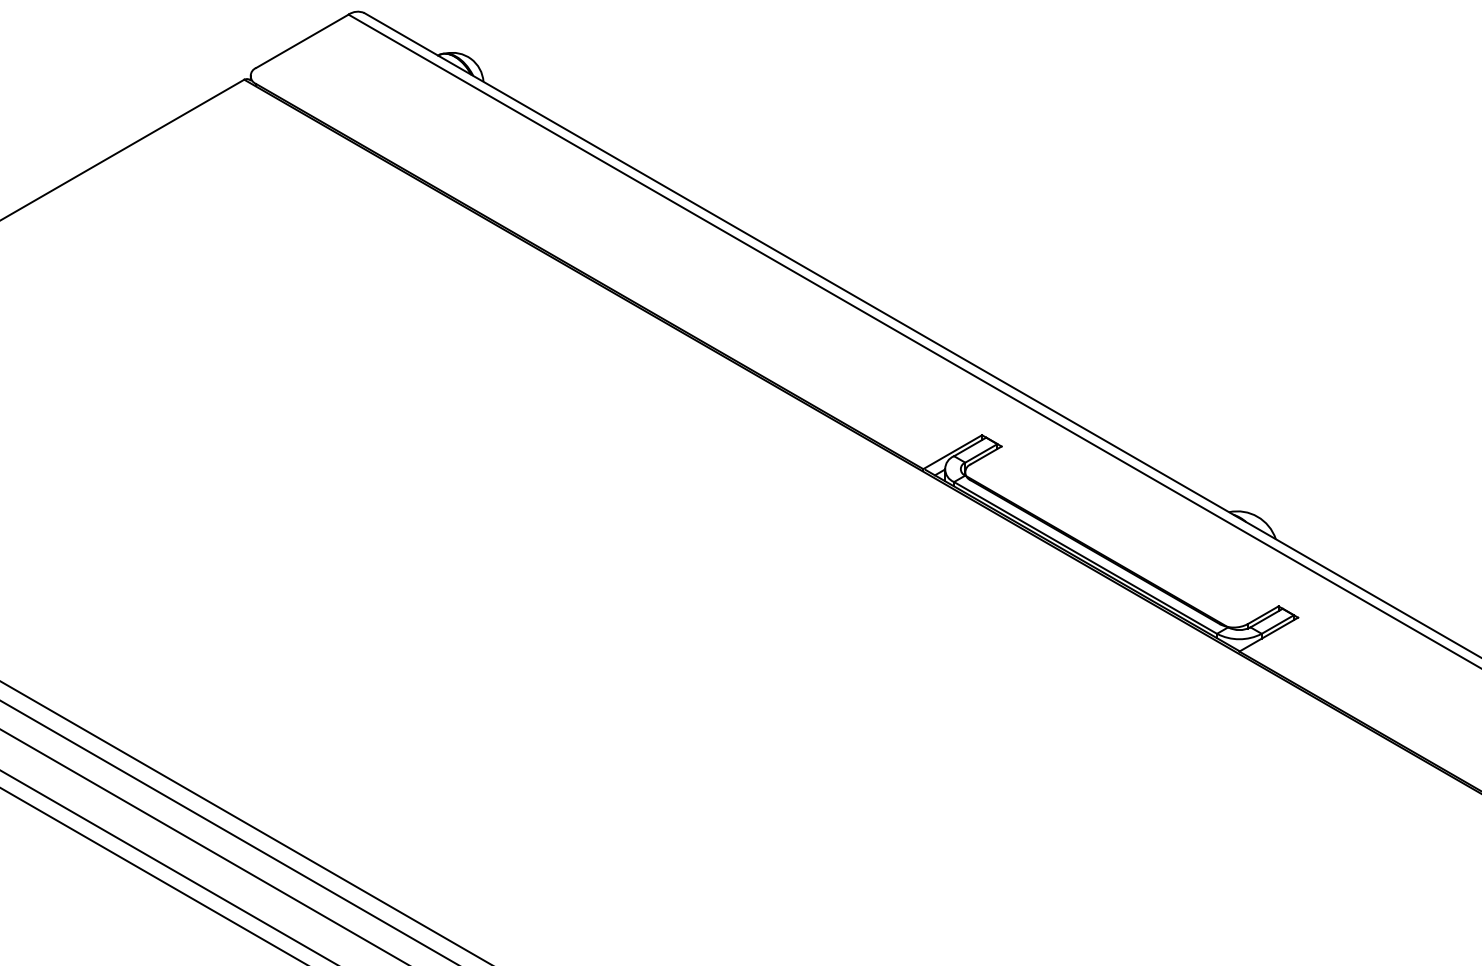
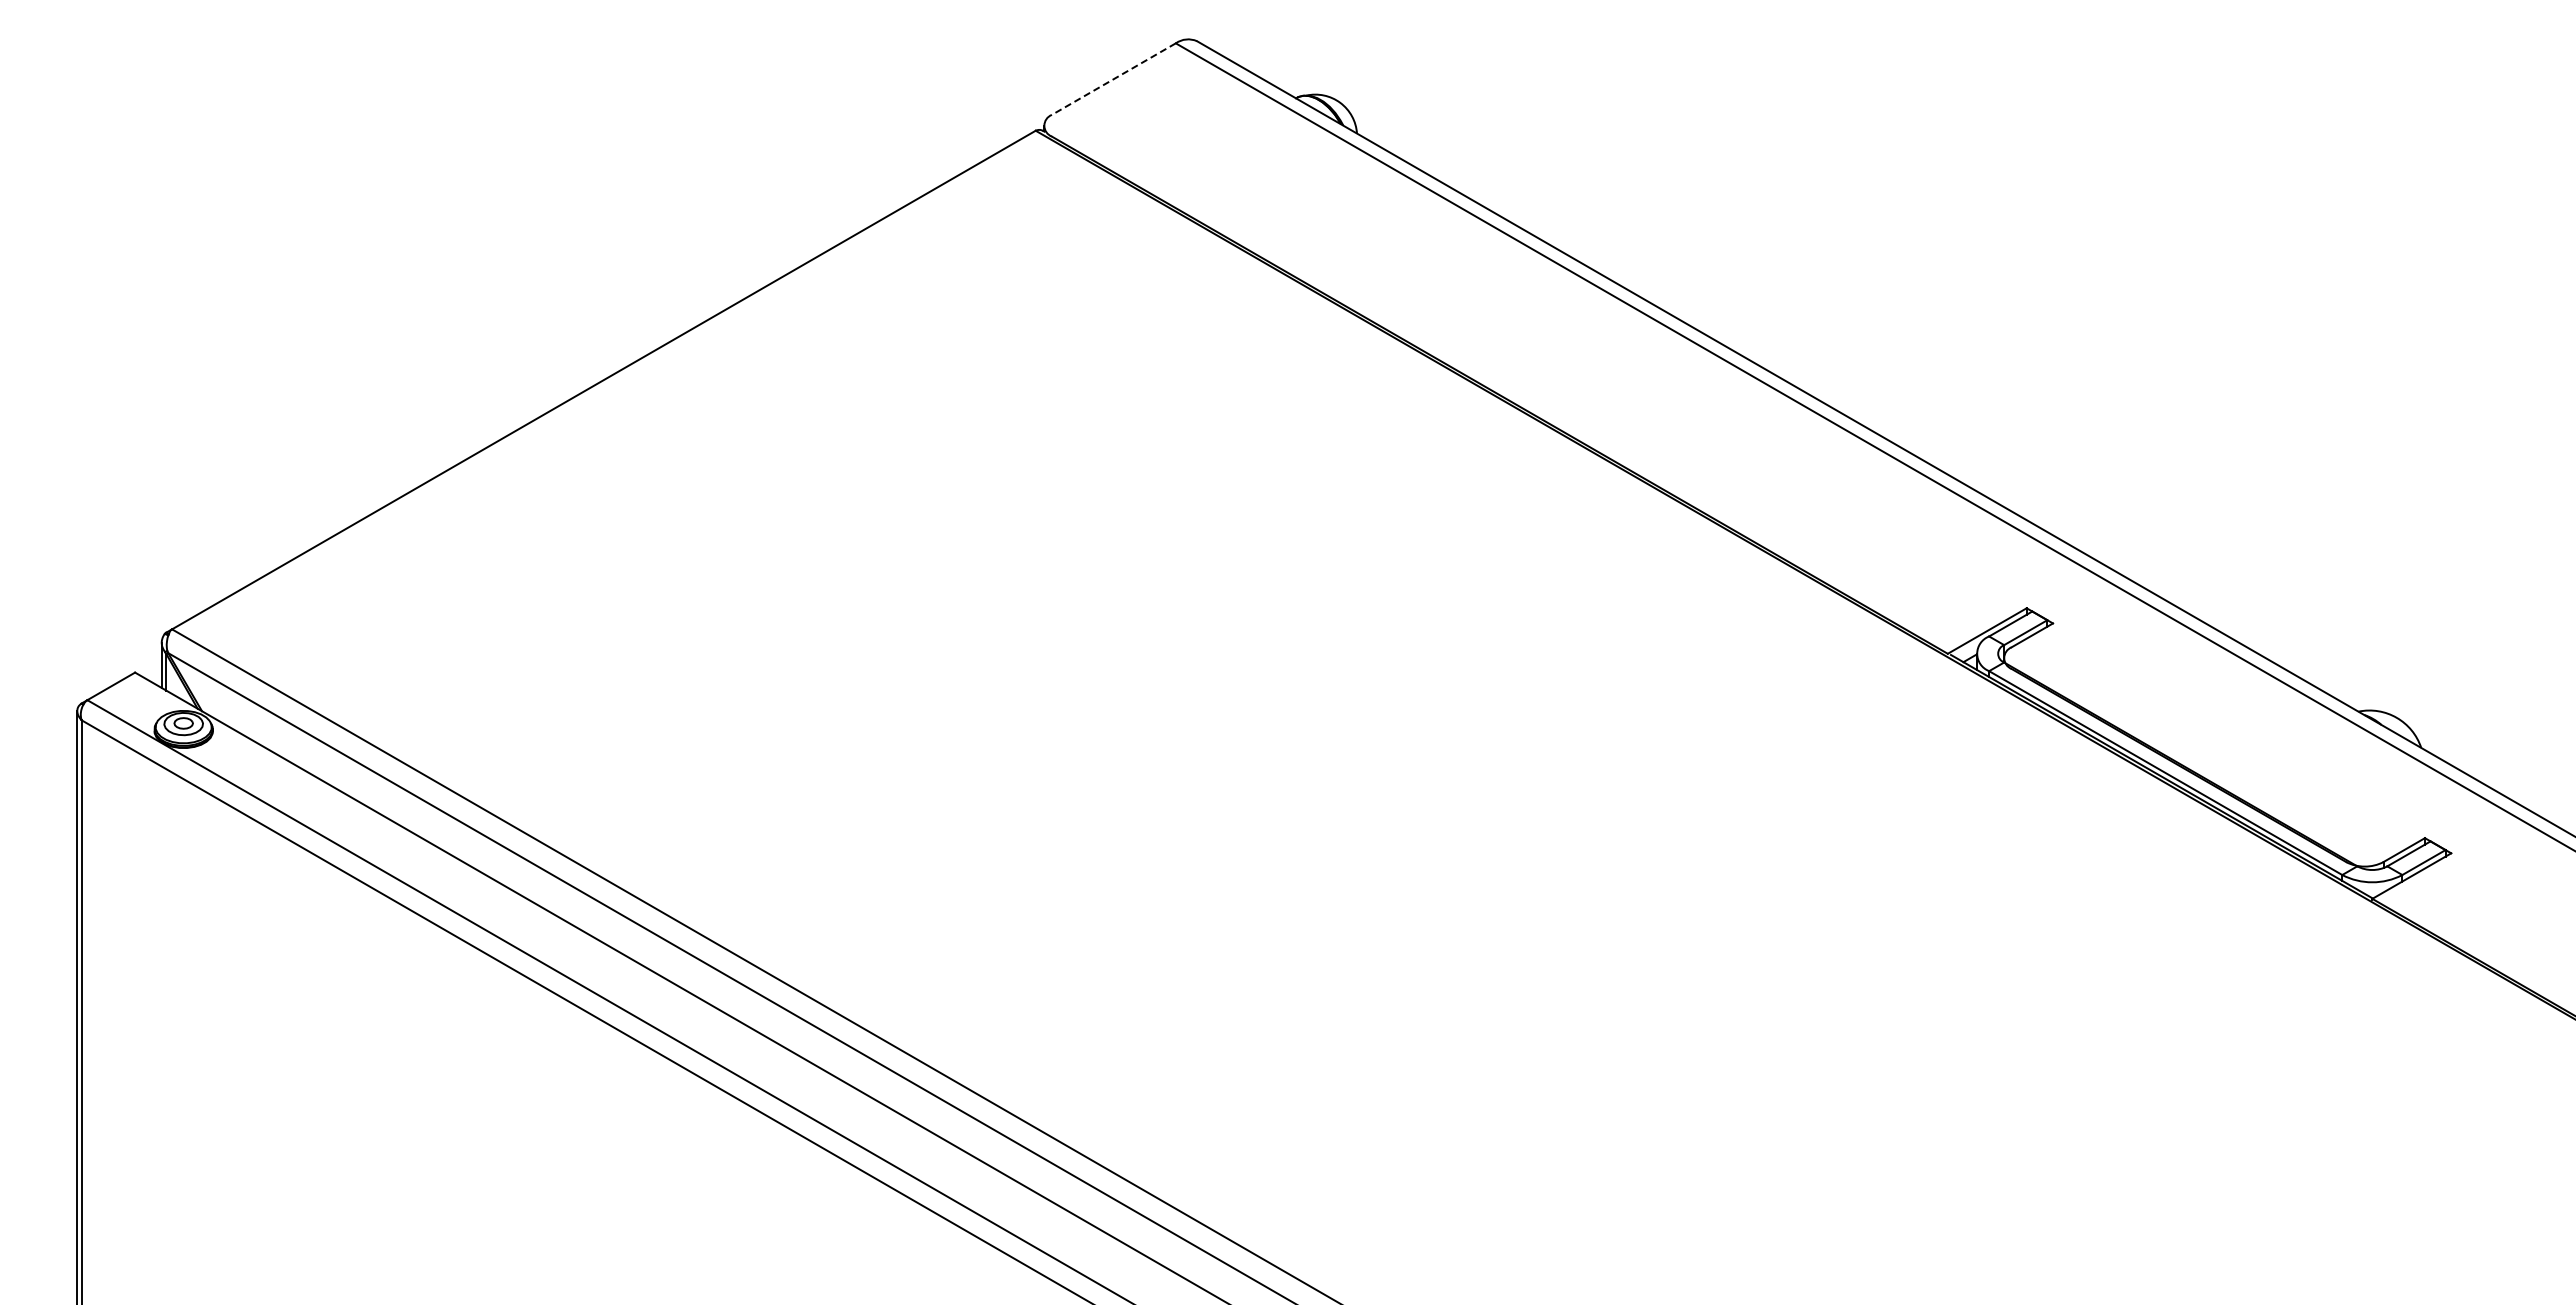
line: (302, 41) -> (1113, 79), solid -> dashed

